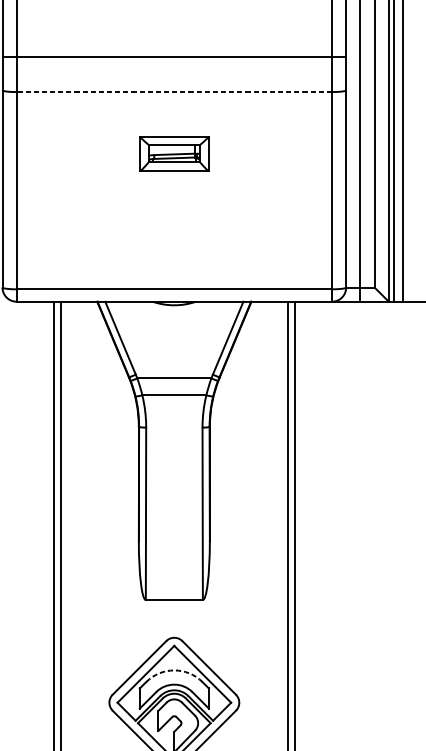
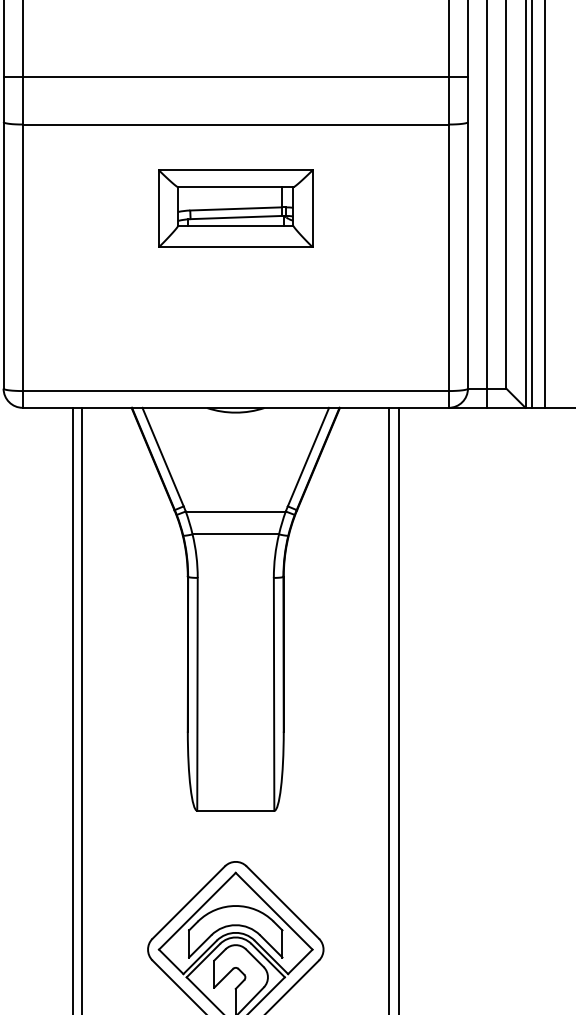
line: (174, 92) -> (235, 124), dashed -> solid
part: (174, 154) -> (235, 208), size x1.67
arc: (174, 670) -> (235, 906), dashed -> solid

